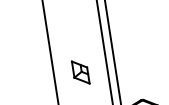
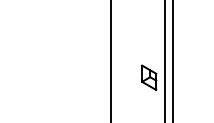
part: (81, 72) -> (149, 77), moved

